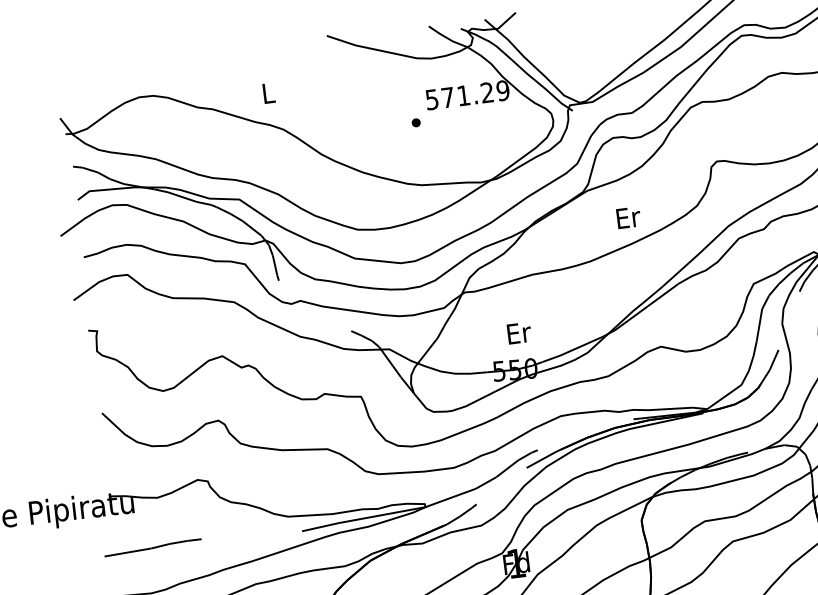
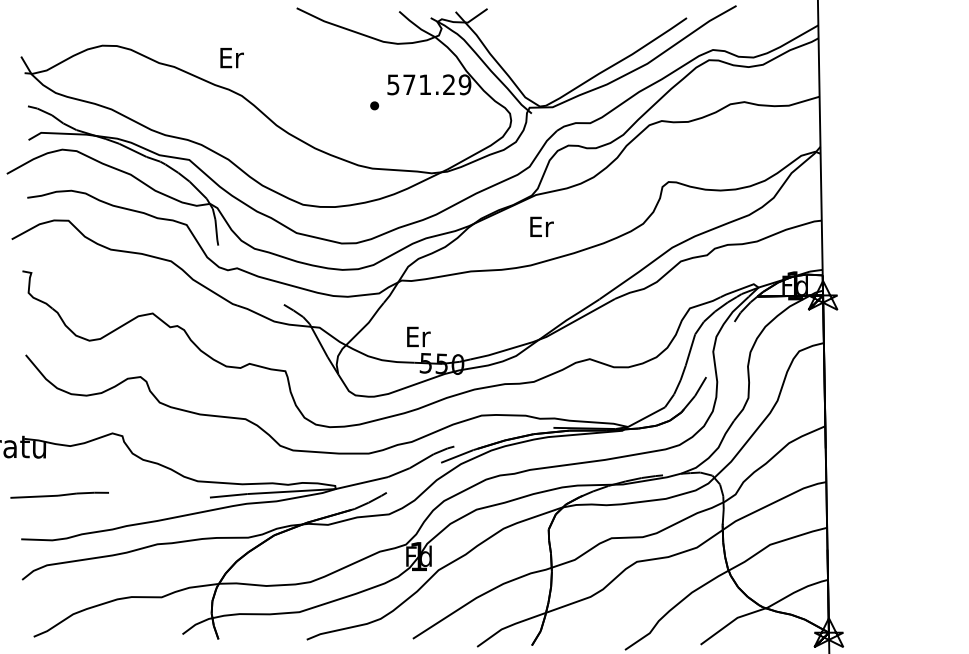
text: (268, 92) -> (231, 57), L -> Er
text: (628, 217) -> (541, 226), moved
text: (519, 332) -> (418, 336), moved

